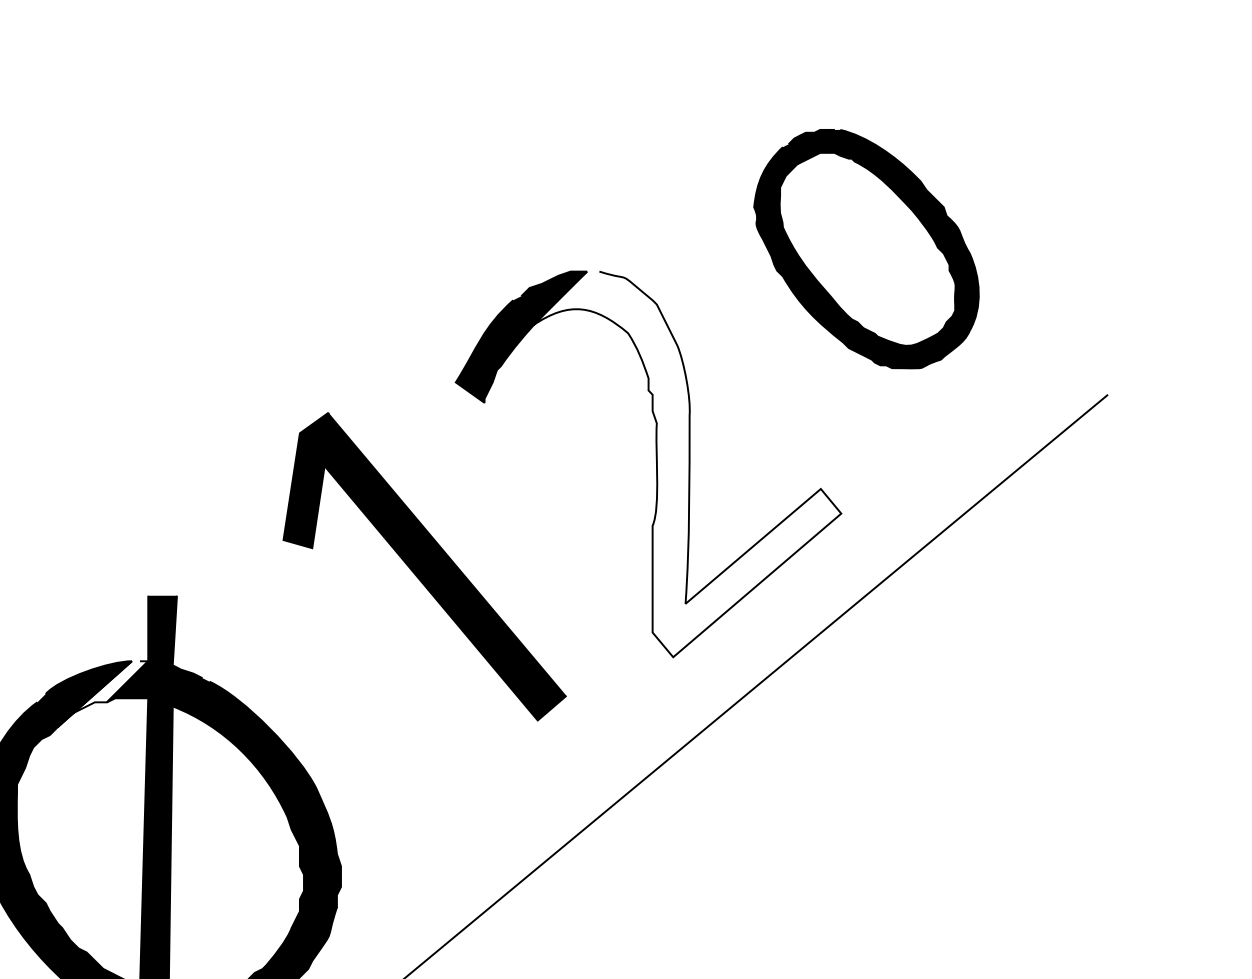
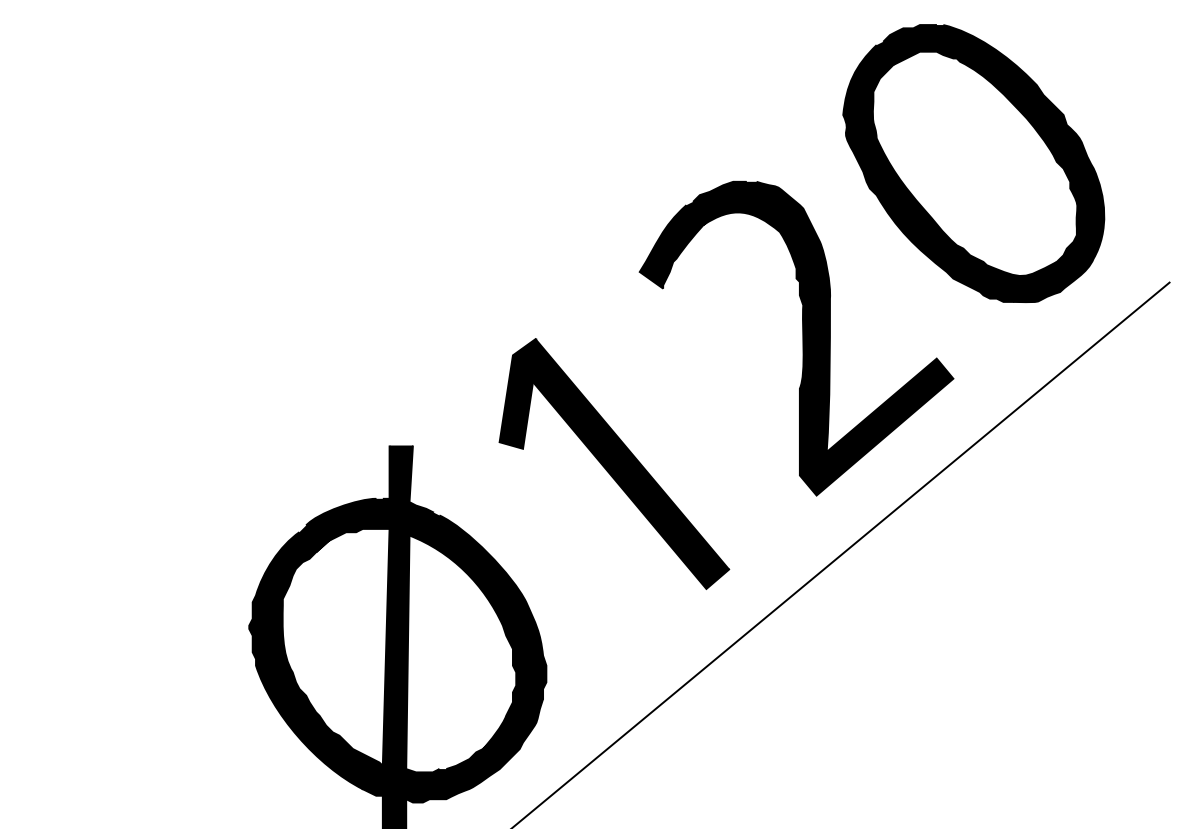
part: (866, 249) -> (973, 163), size x1.43
fill: (687, 464) -> (828, 338), added
part: (424, 566) -> (614, 463), moved
fill: (102, 694) -> (352, 525), added

